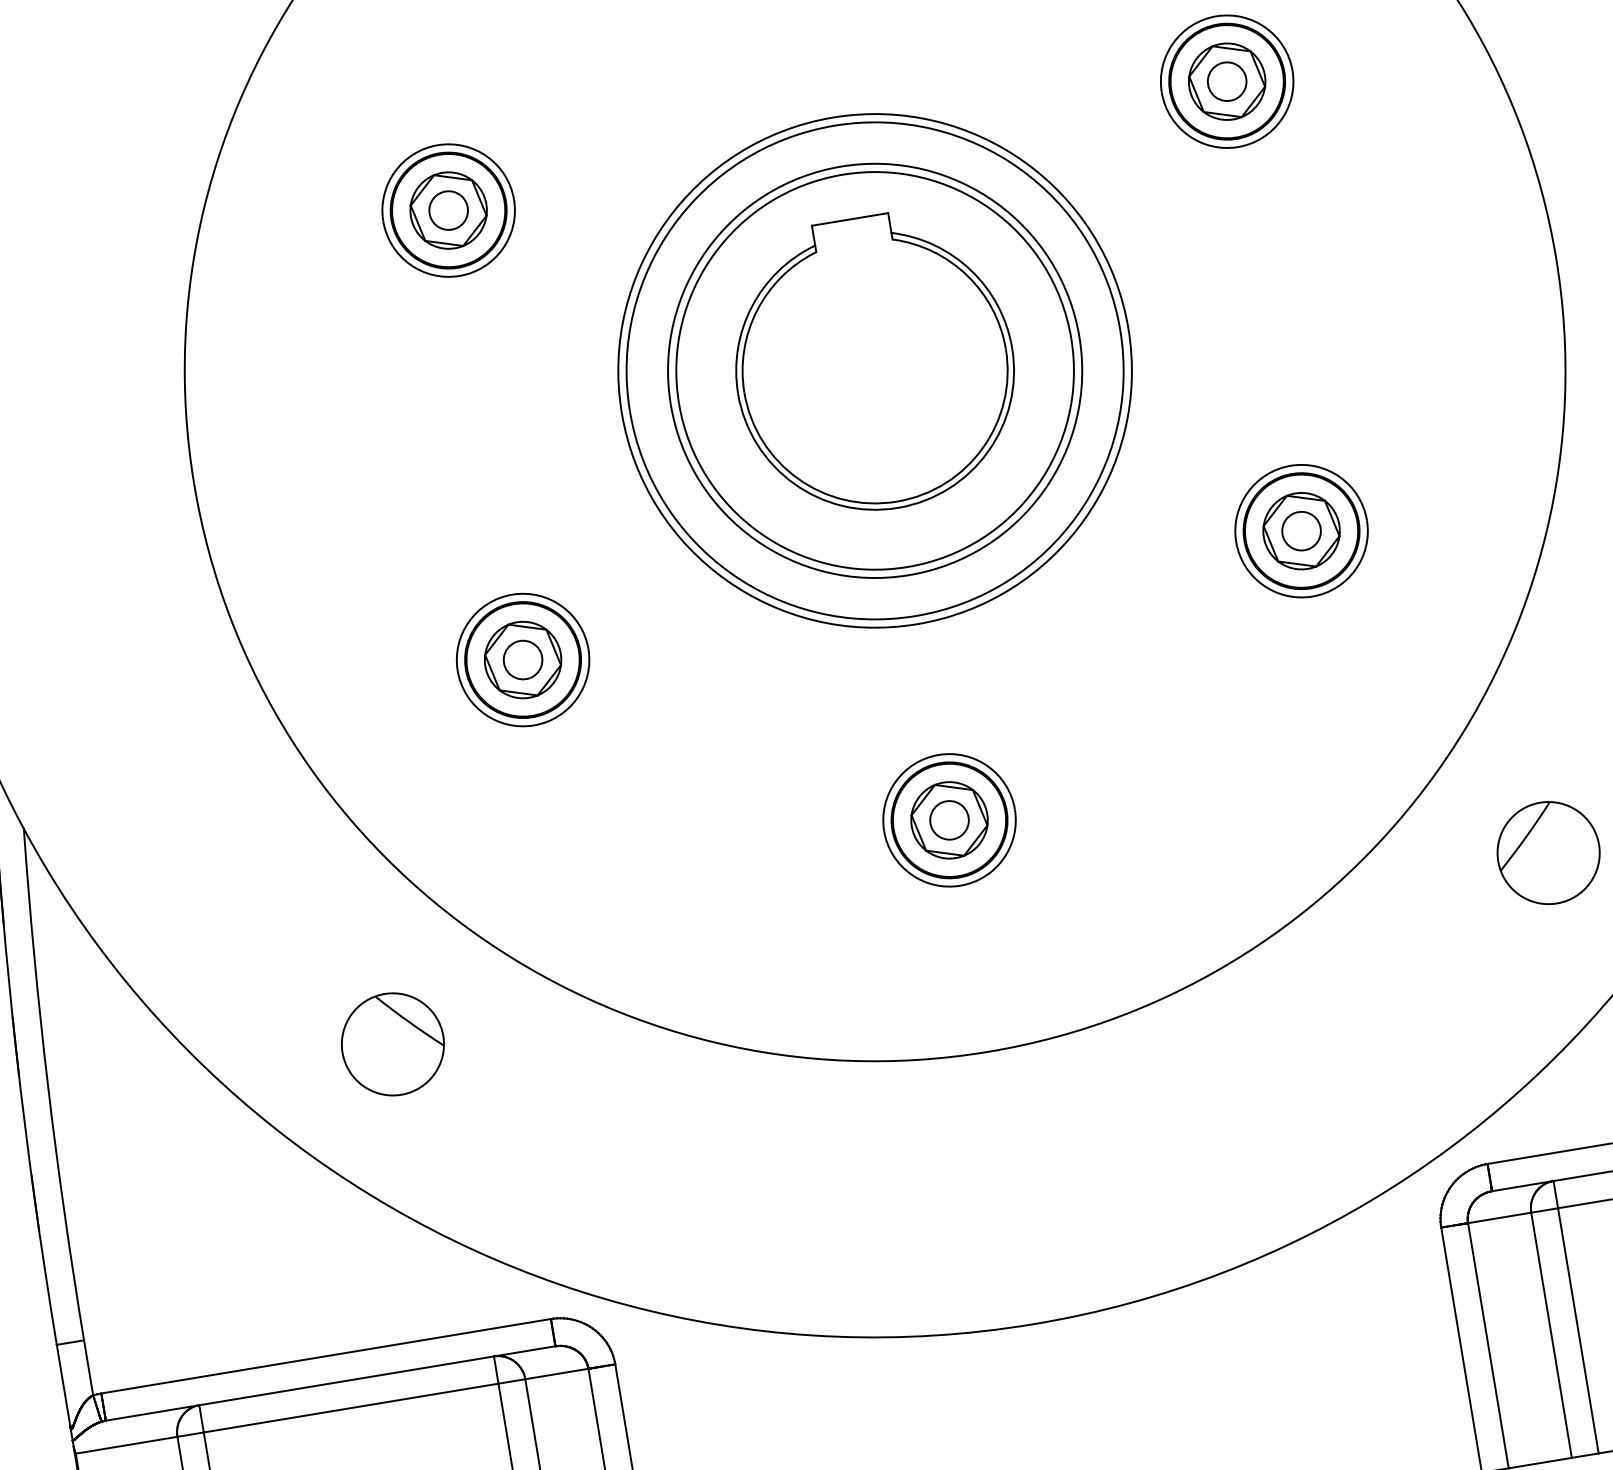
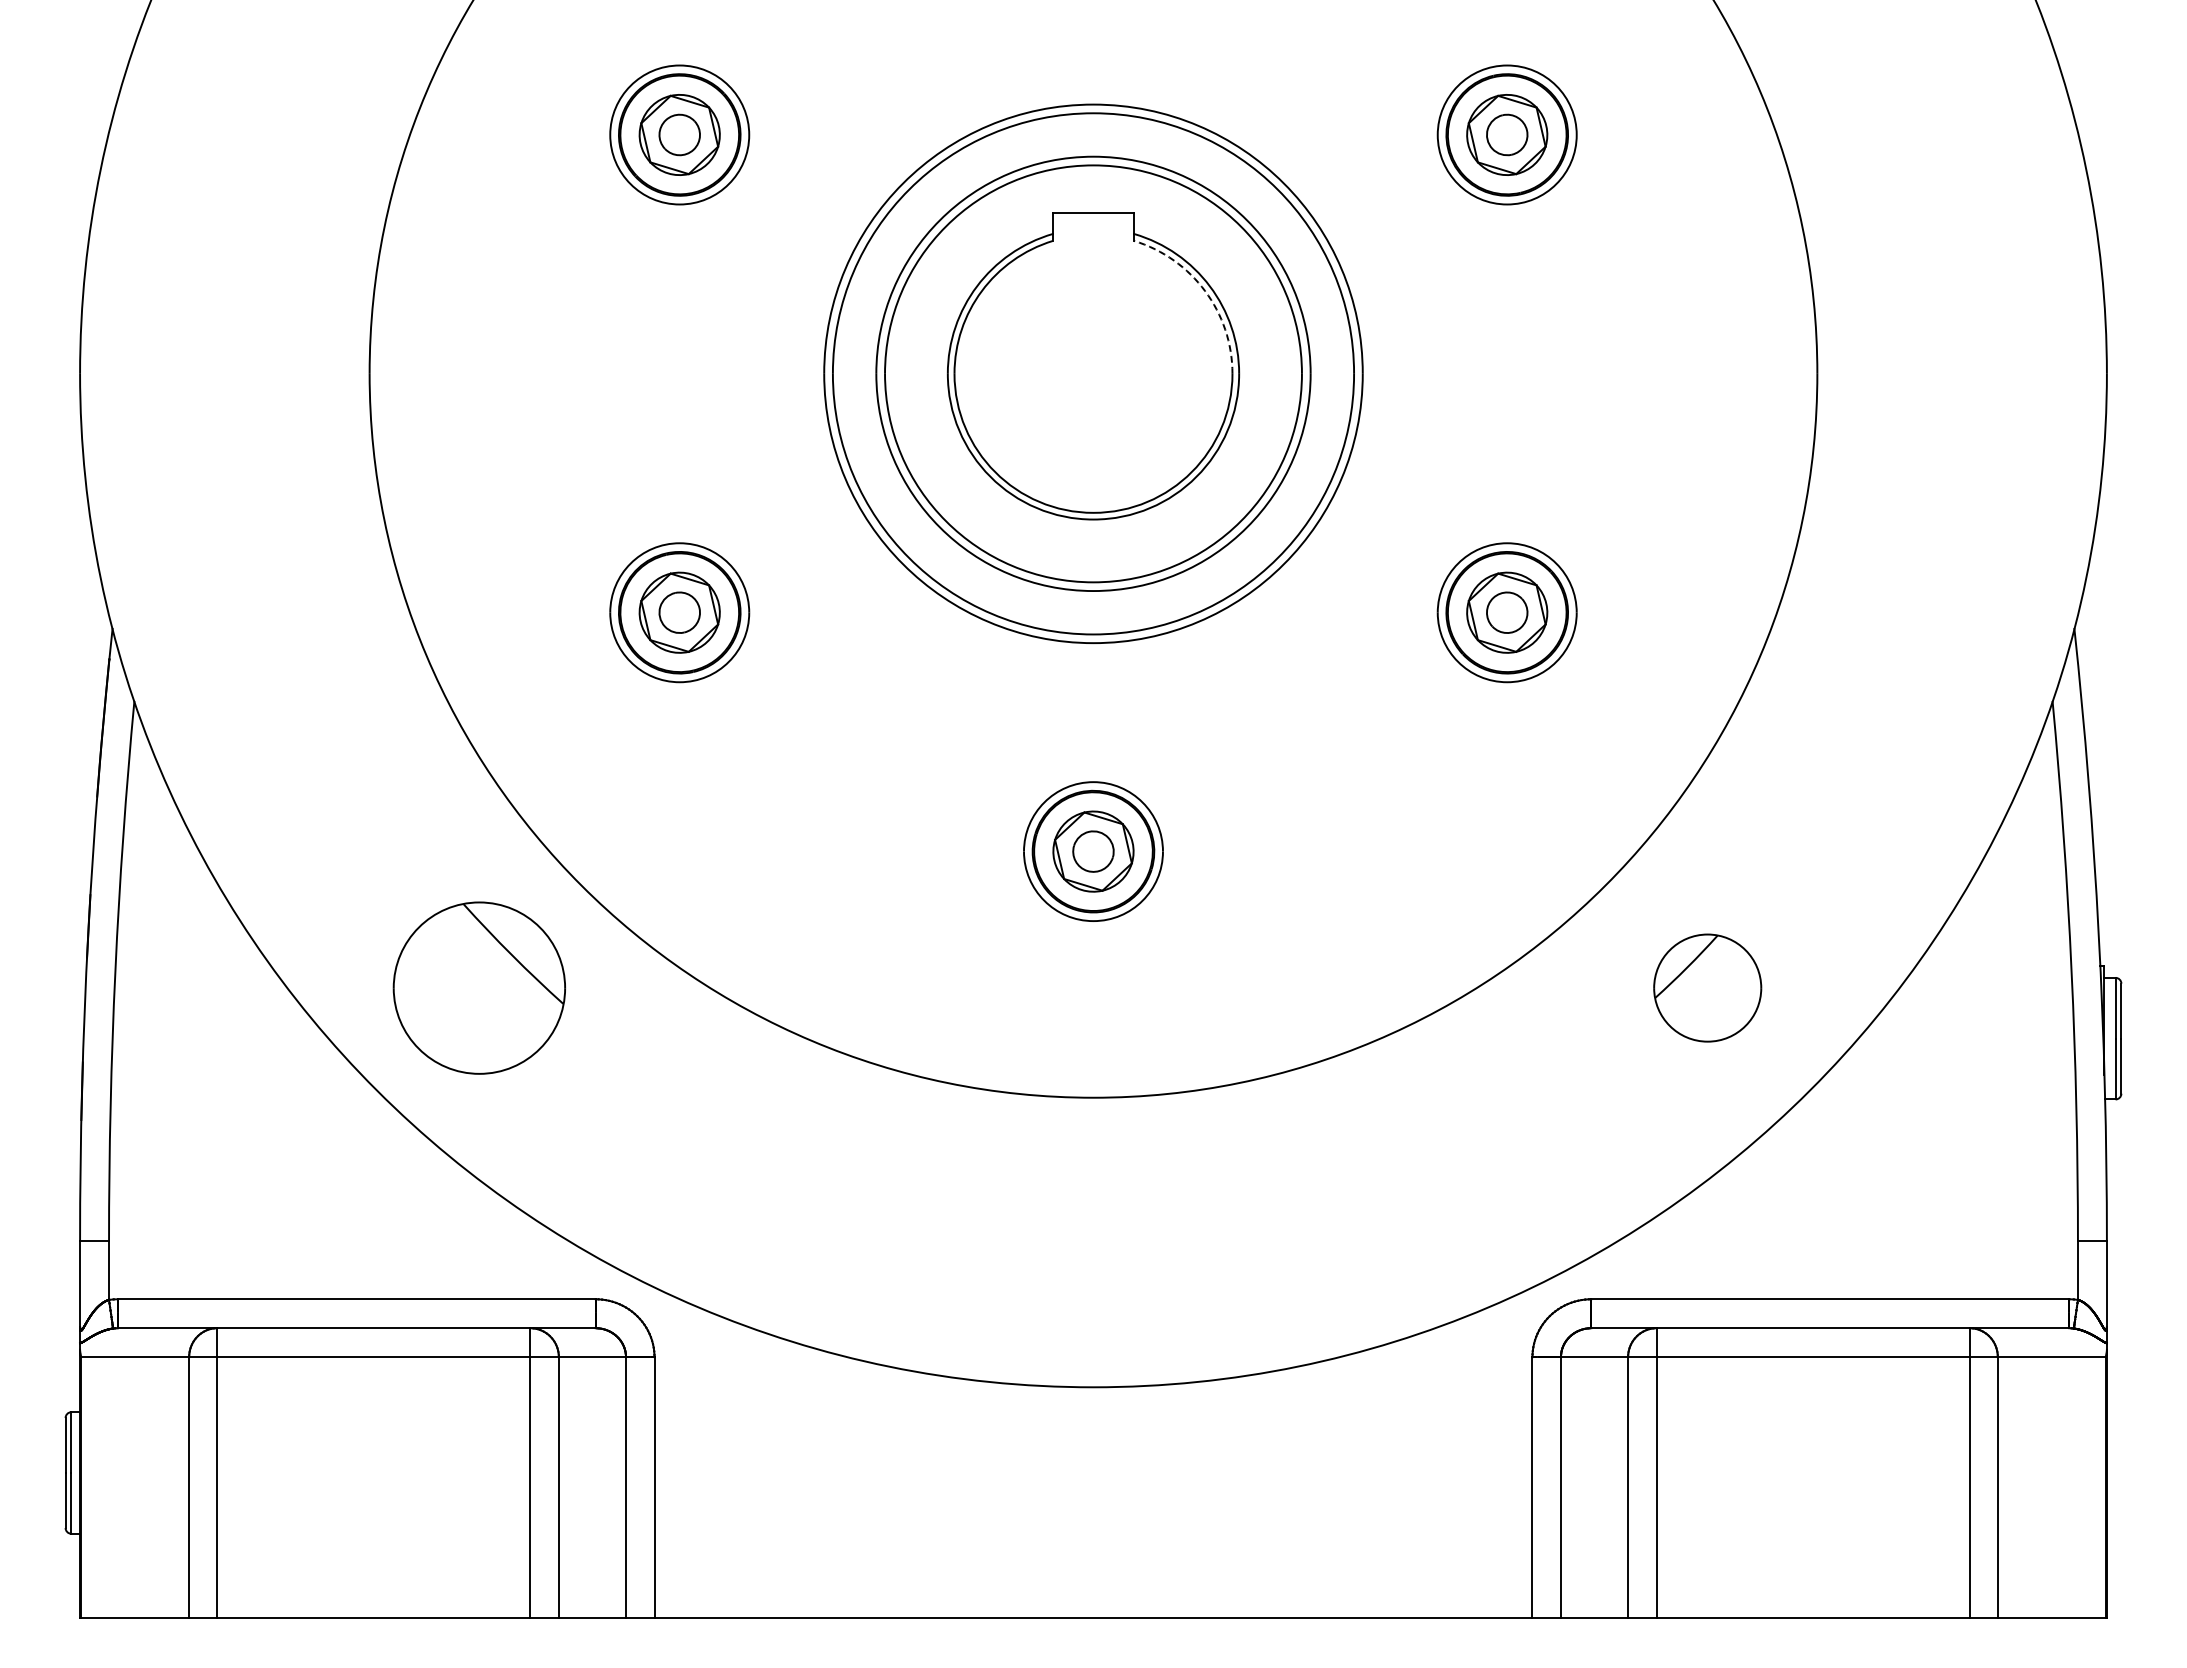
arc: (967, 275) -> (1205, 291), solid -> dashed
part: (392, 1043) -> (478, 987), size x1.6

